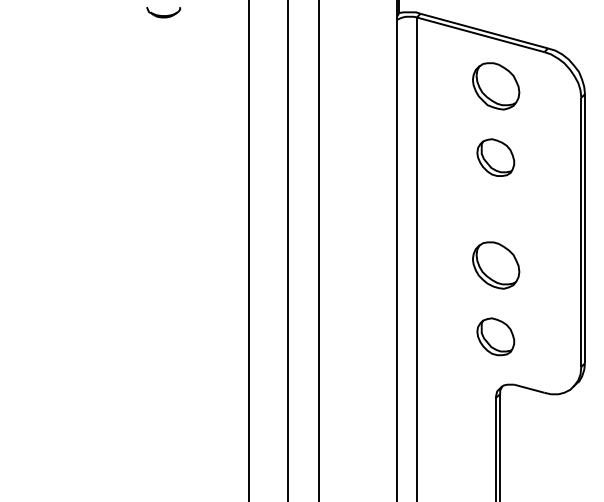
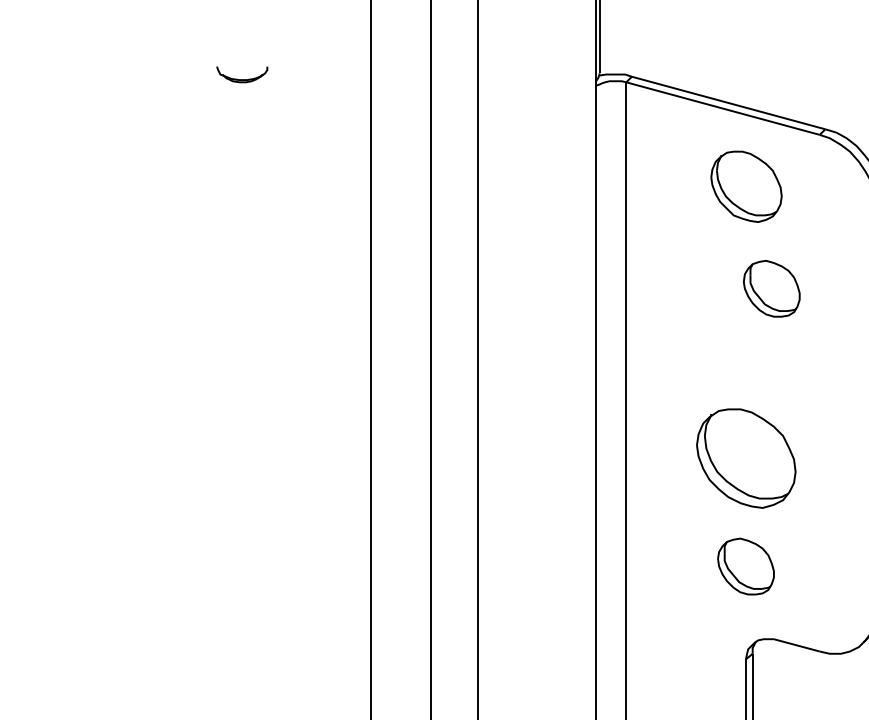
part: (495, 157) -> (771, 288), moved
part: (496, 265) -> (747, 458), size x1.4

